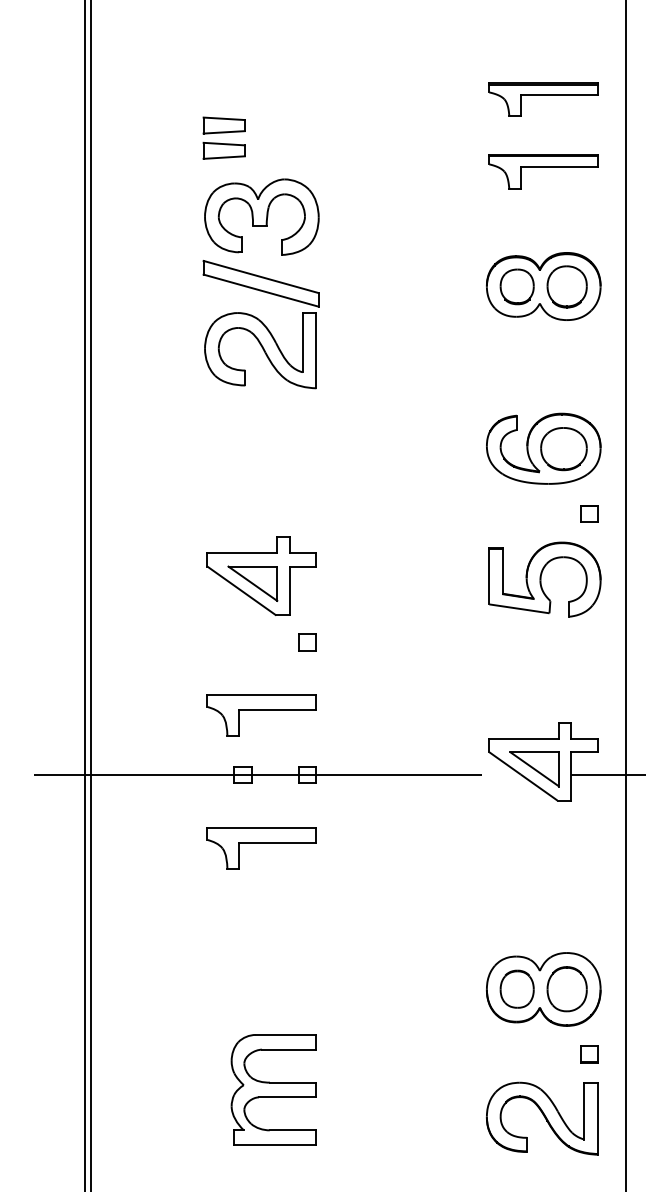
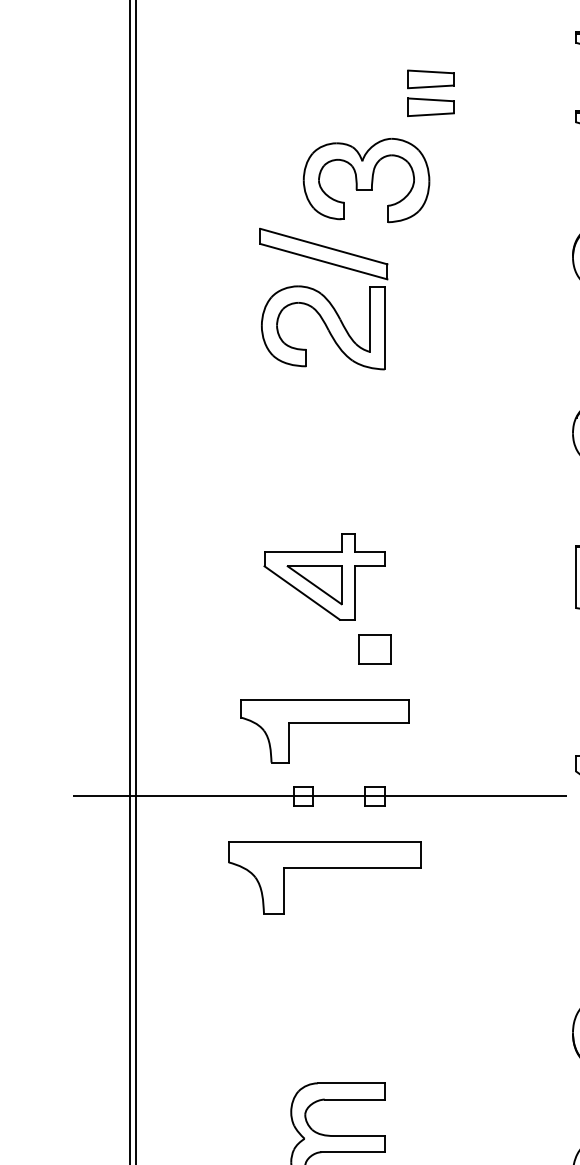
part: (223, 137) -> (430, 92), moved
part: (261, 216) -> (366, 179), moved
part: (307, 642) -> (374, 650), size x1.6
part: (261, 715) -> (324, 730), size x1.4
part: (261, 848) -> (324, 877), size x1.6

